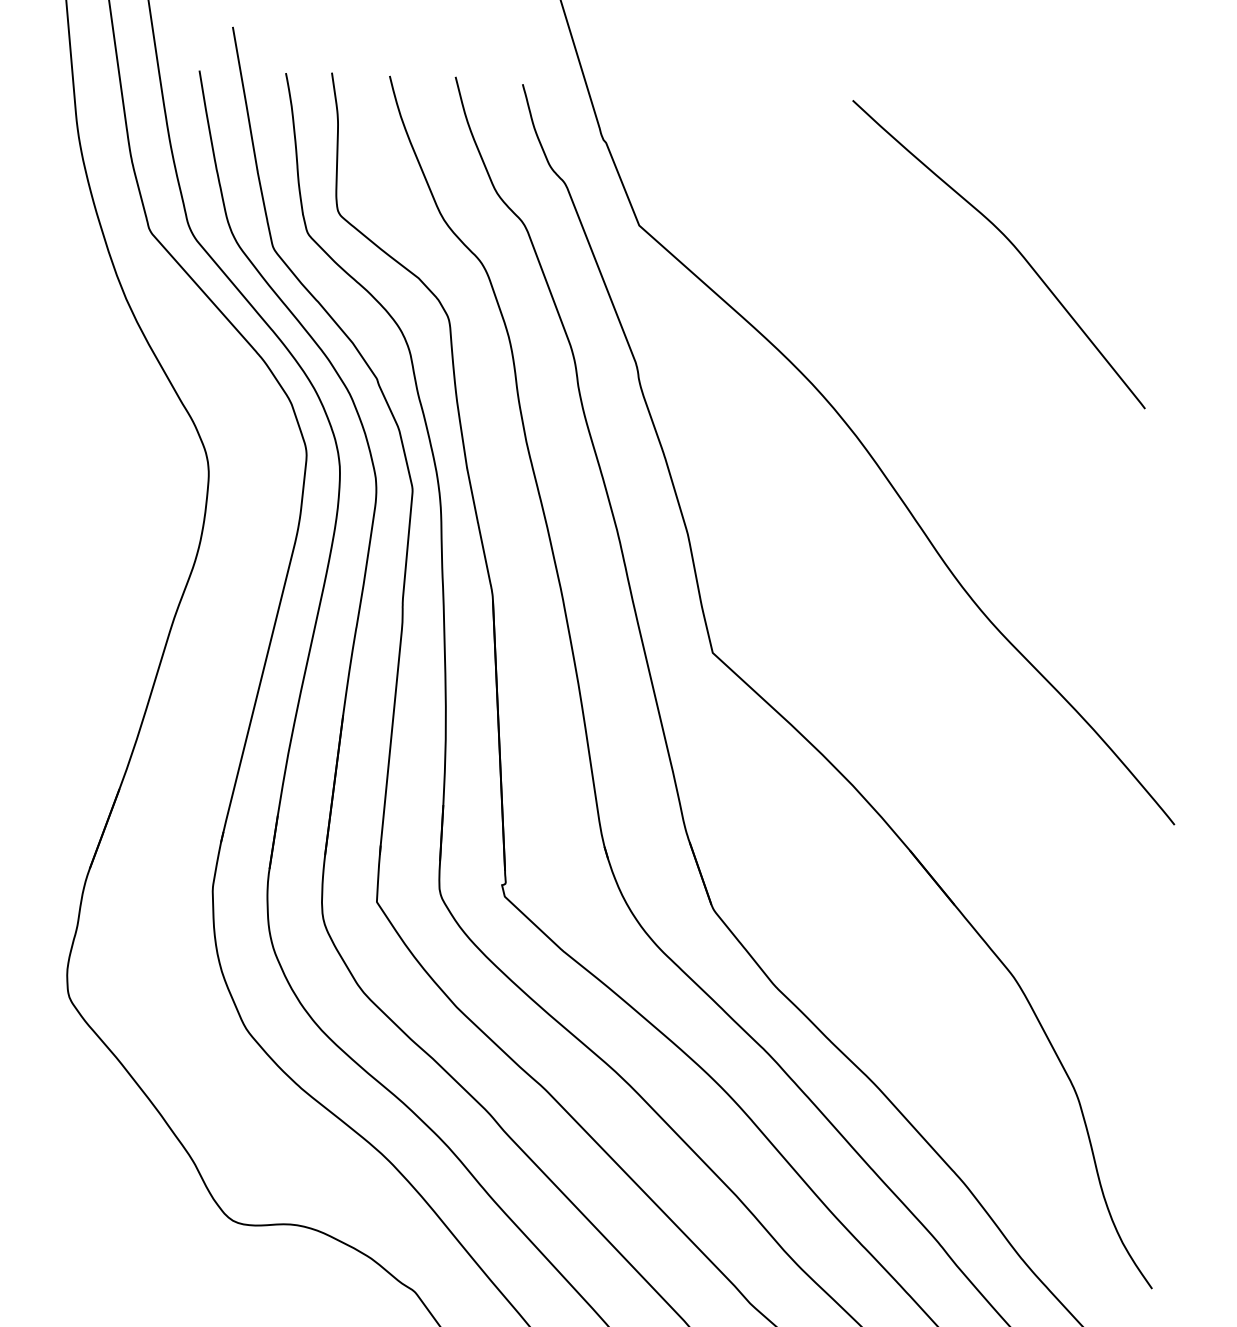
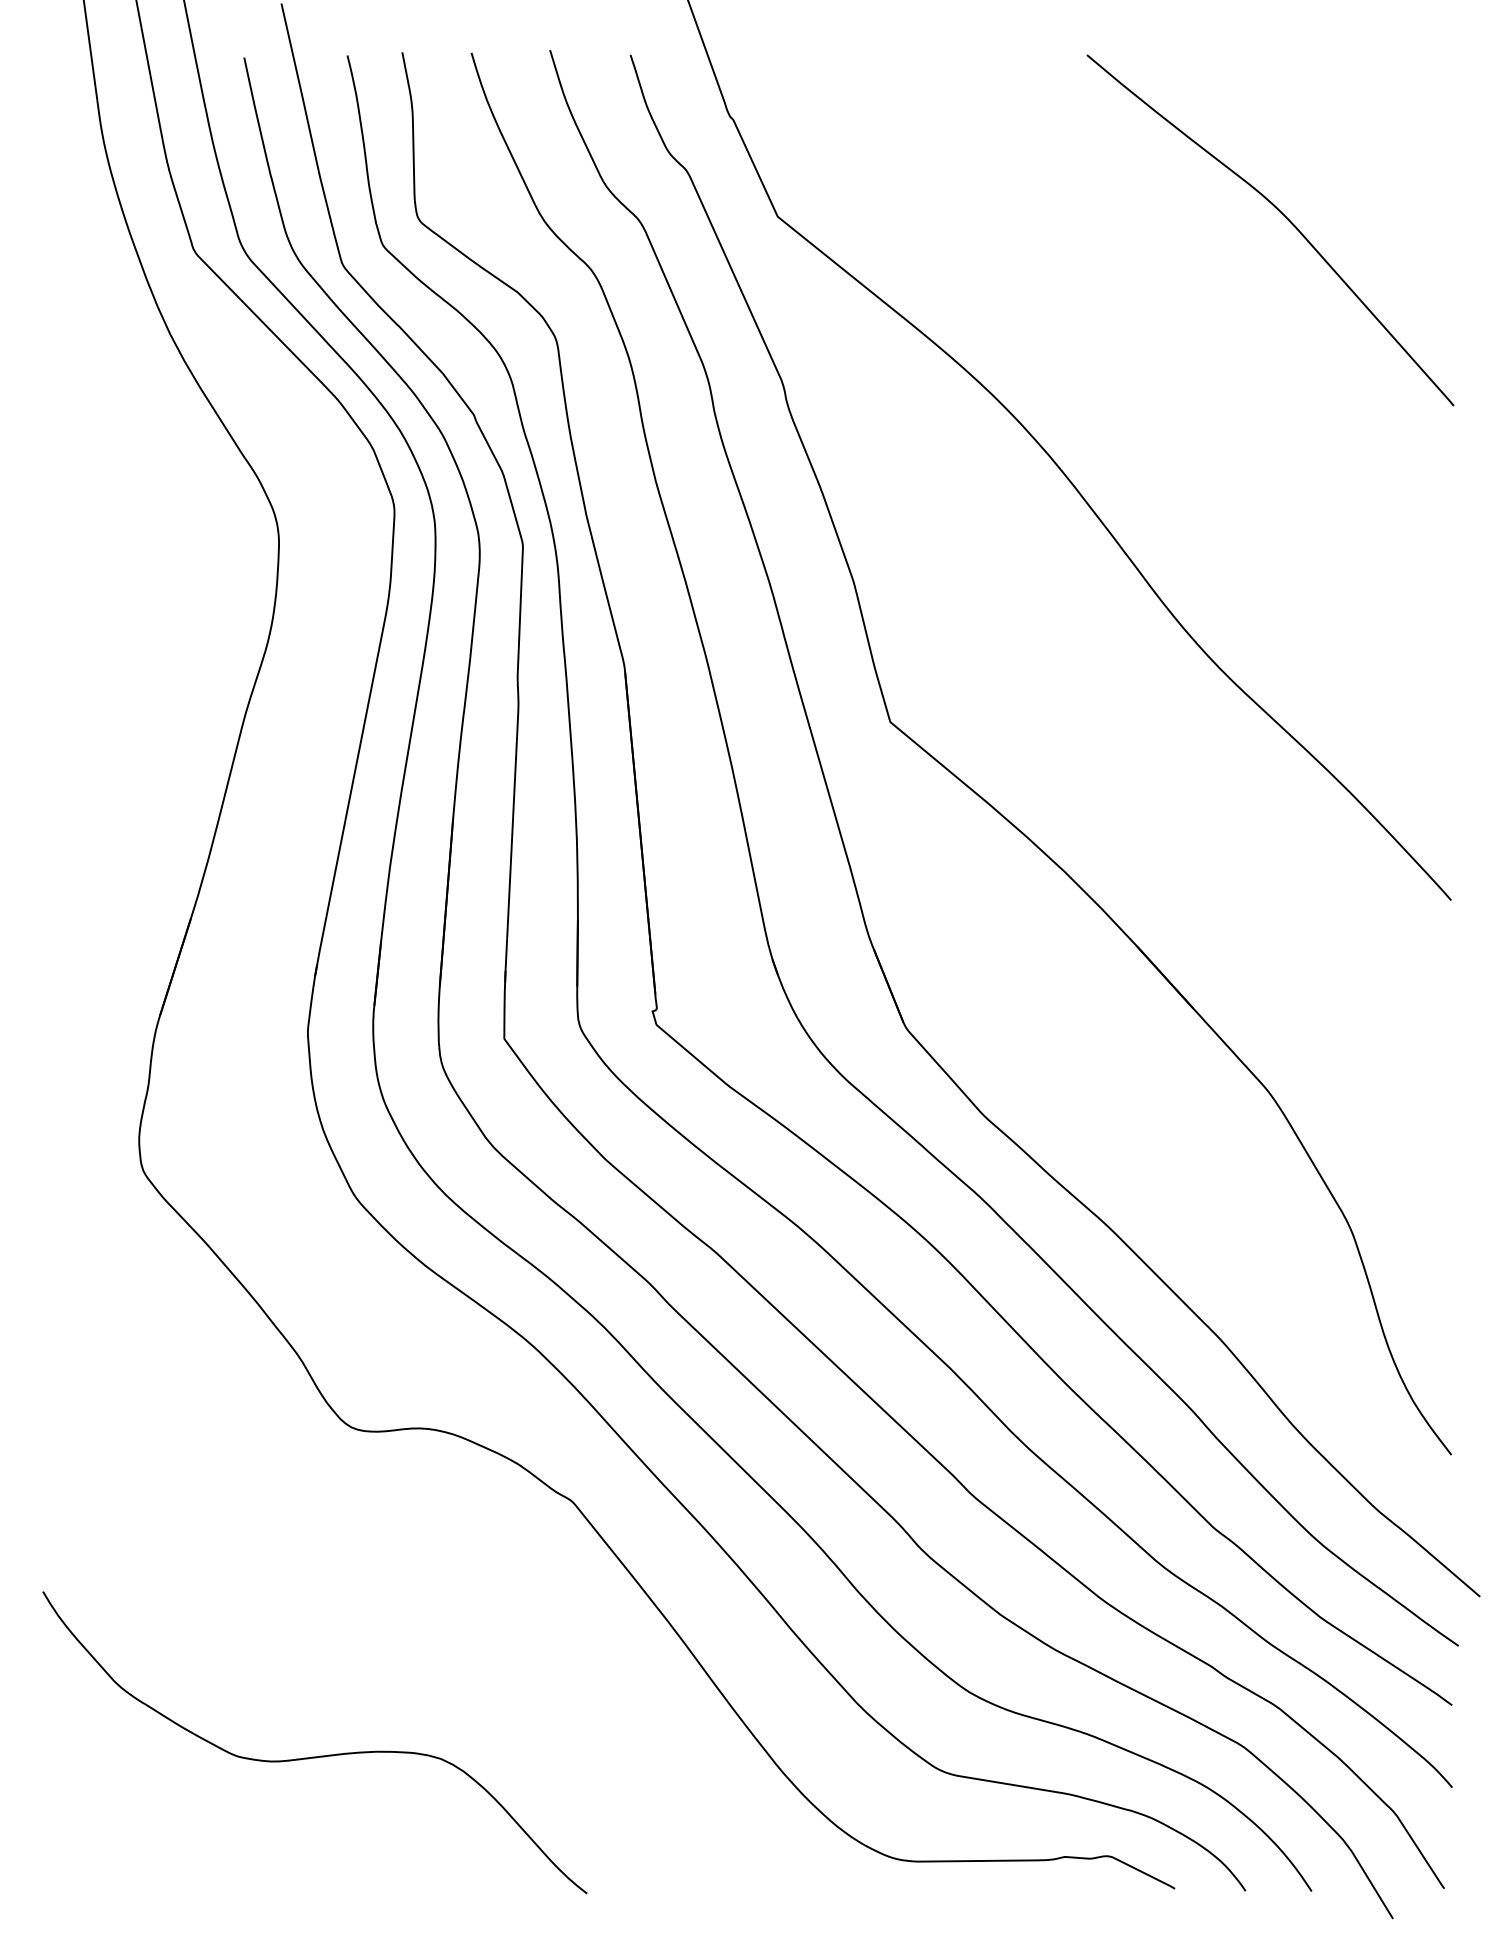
curve: (1013, 247) -> (1287, 220), moved

